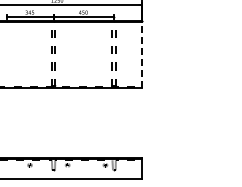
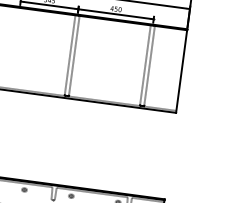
line: (141, 54) -> (181, 70), dashed -> solid

